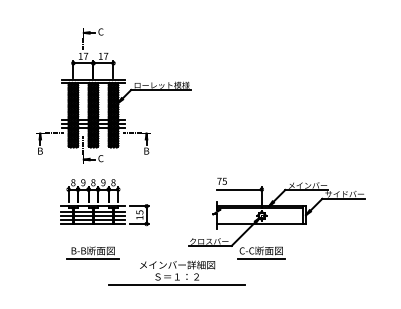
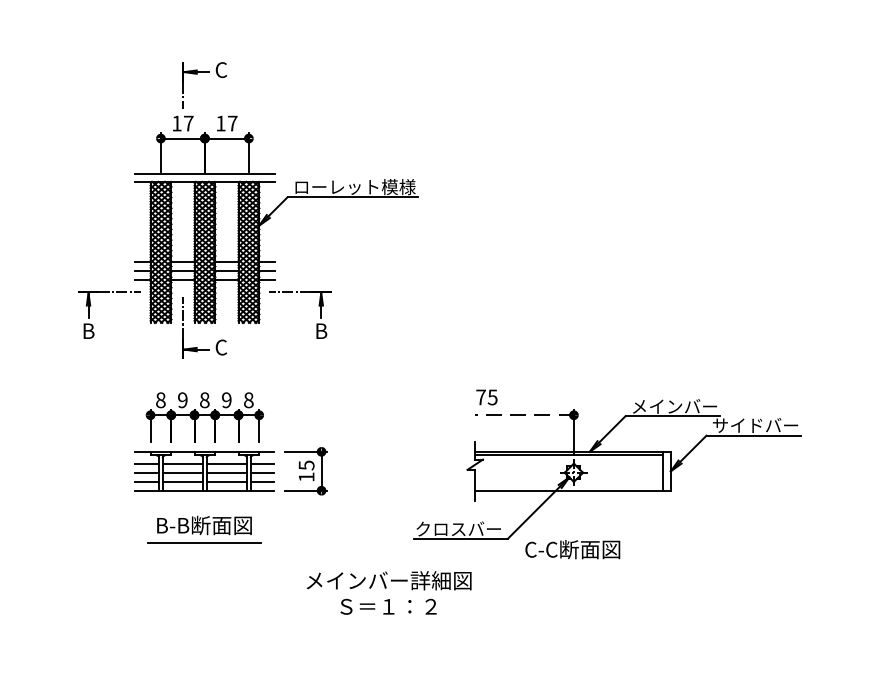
line: (239, 189) -> (524, 415), solid -> dashed
part: (92, 252) -> (202, 529), moved
line: (261, 259) -> (573, 568), removed
line: (177, 285) -> (389, 625), removed

